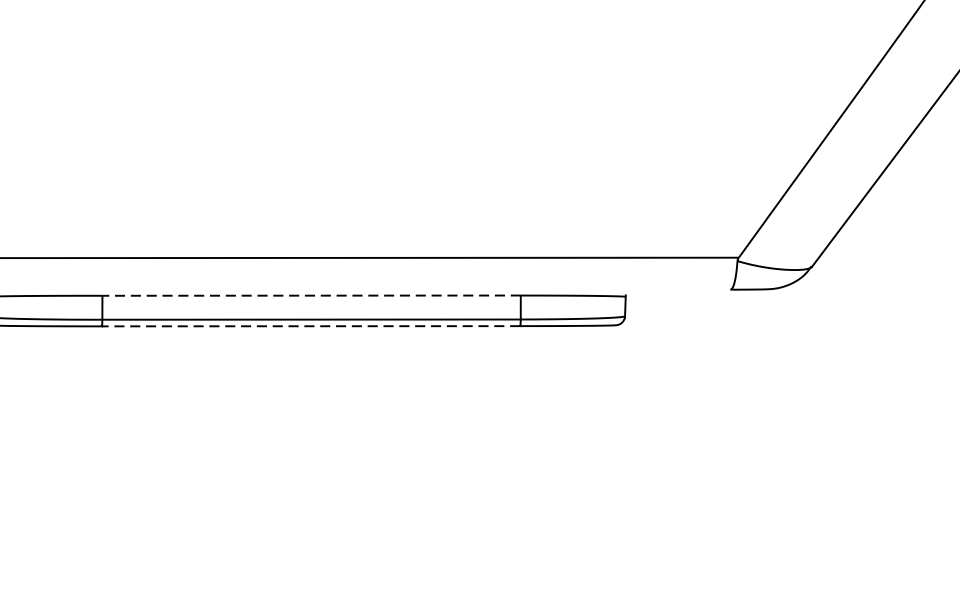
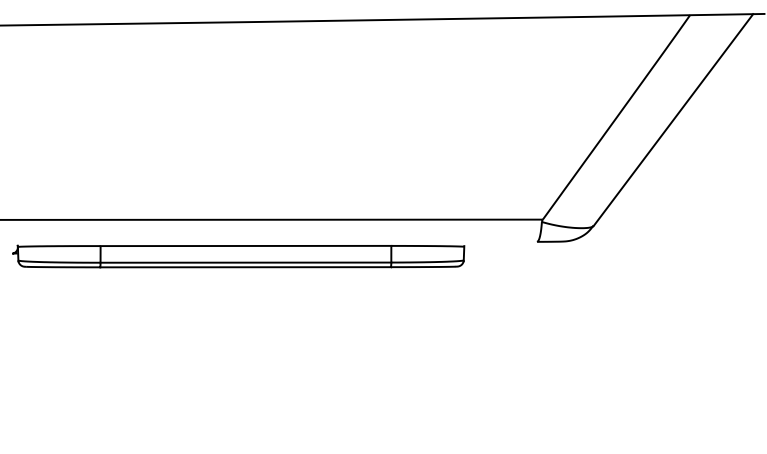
line: (310, 294) -> (245, 245), dashed -> solid
line: (310, 326) -> (245, 267), dashed -> solid

